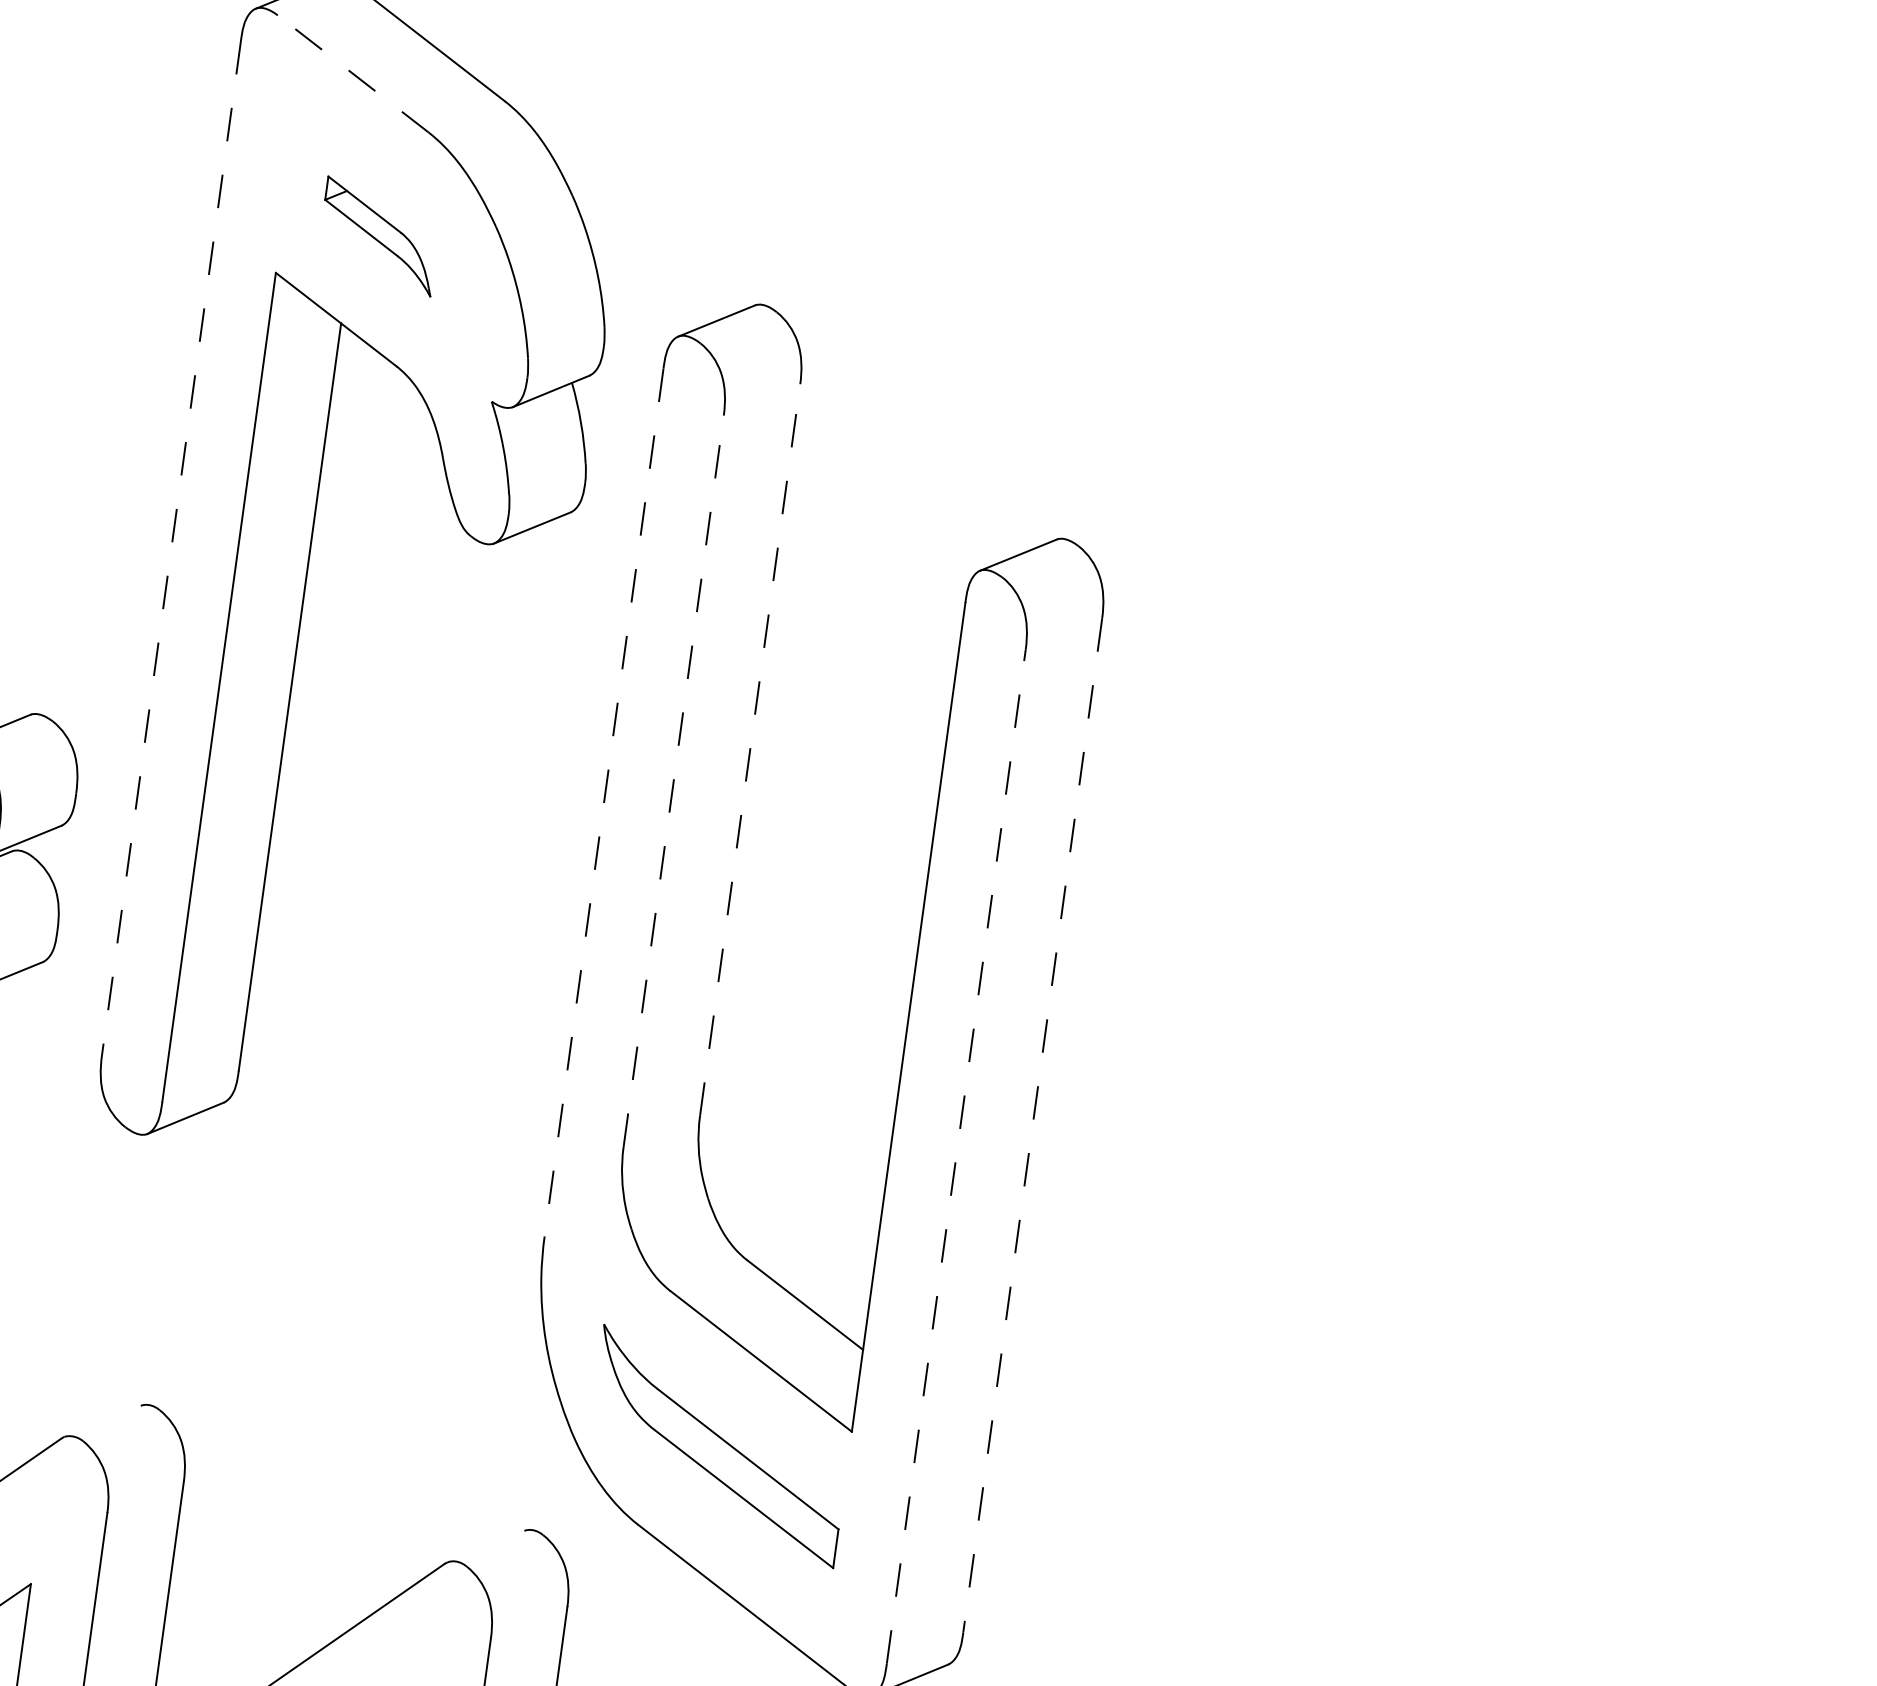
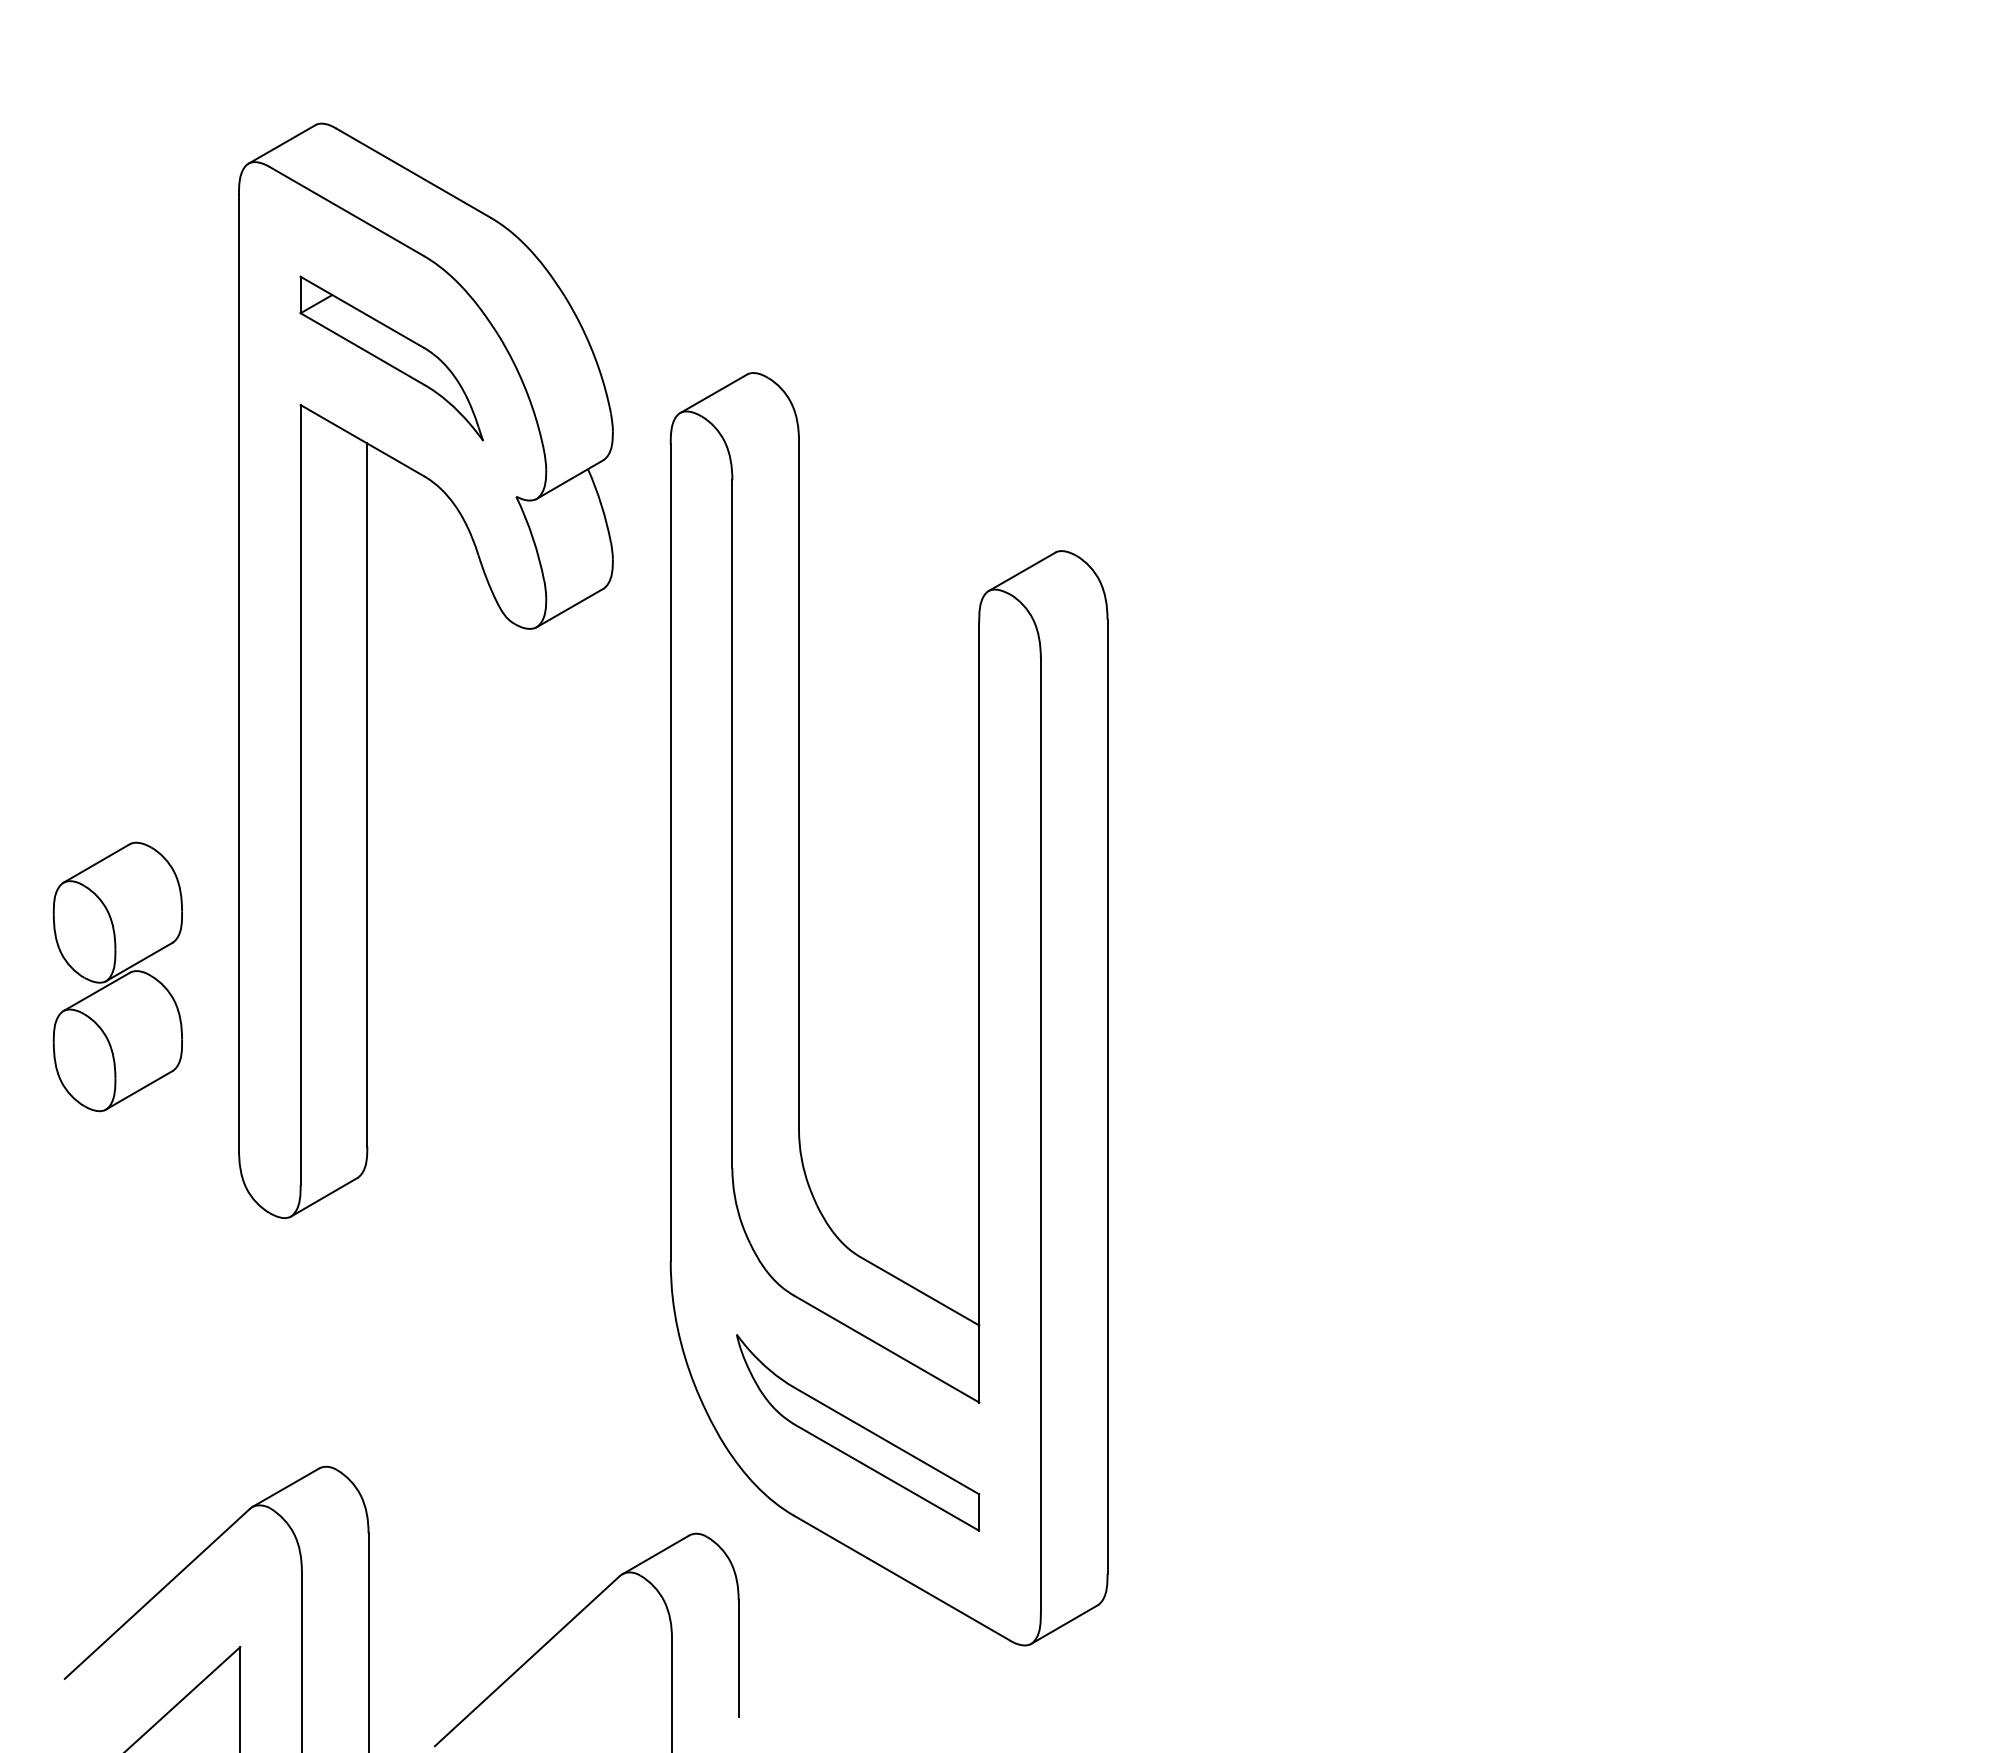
line: (352, 73) -> (346, 211), dashed -> solid
part: (379, 236) -> (391, 358), size x1.67
line: (171, 548) -> (239, 672), dashed -> solid
line: (750, 749) -> (799, 785), dashed -> solid
line: (673, 780) -> (732, 823), dashed -> solid
line: (603, 803) -> (670, 853), dashed -> solid
line: (1032, 1126) -> (1107, 1097), dashed -> solid
line: (956, 1155) -> (1040, 1134), dashed -> solid
line: (102, 1421) -> (285, 1487), added
line: (485, 1546) -> (655, 1554), added

